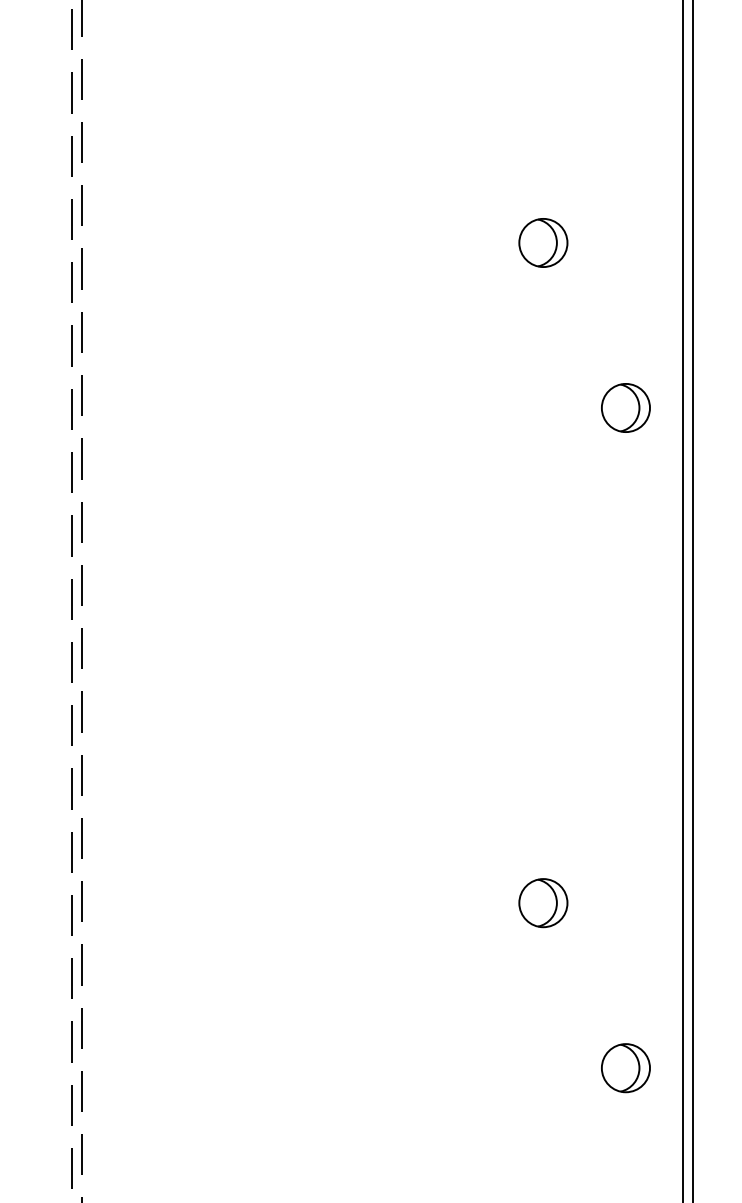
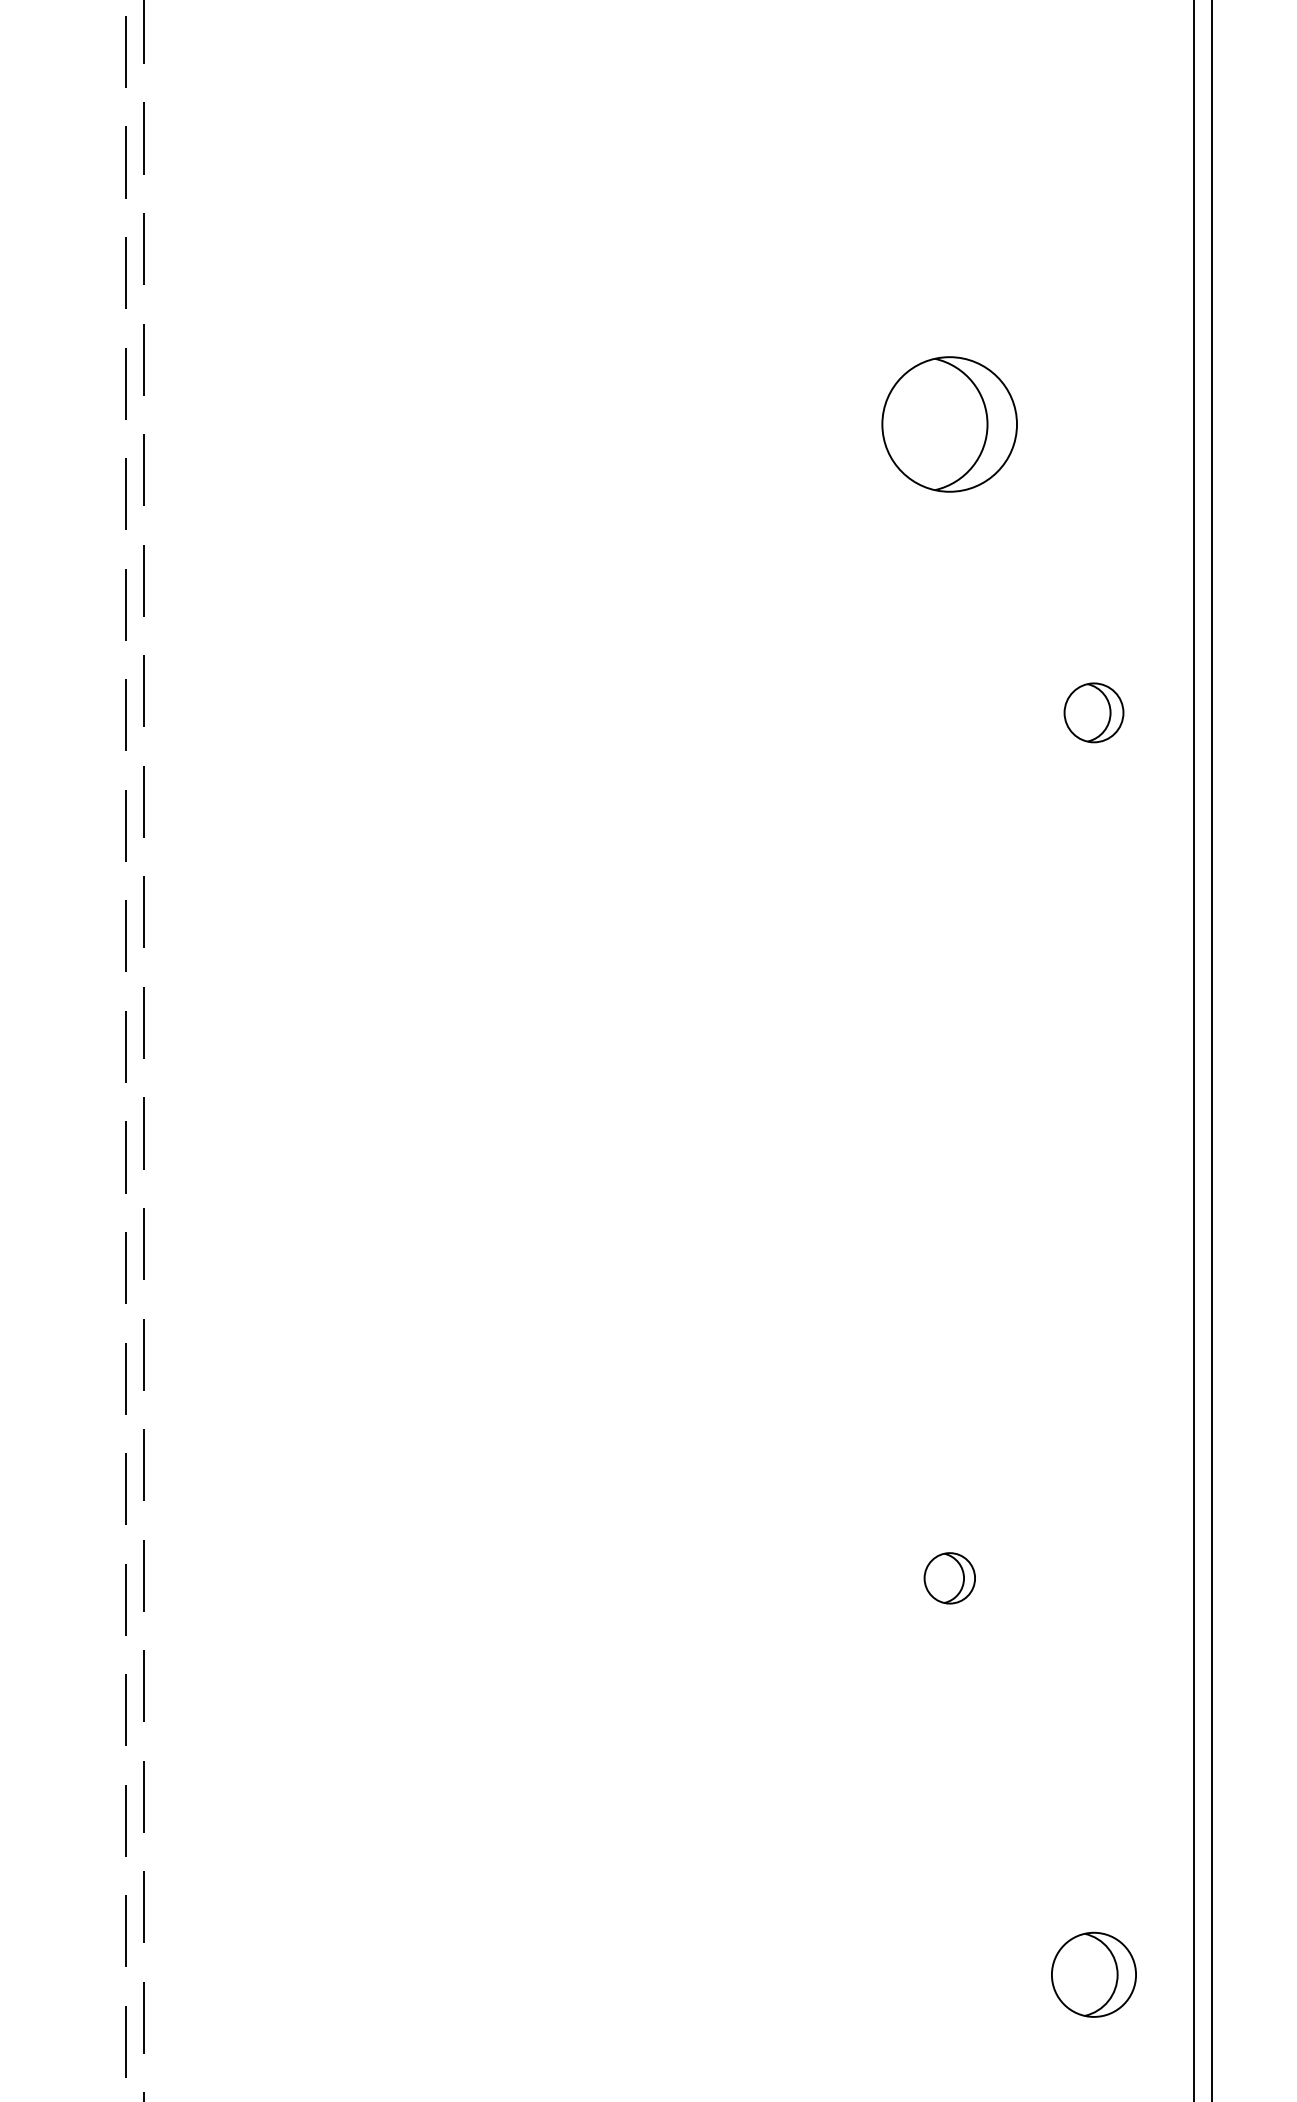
part: (543, 242) -> (949, 423), size x1.6
part: (625, 407) -> (1093, 711), size x0.7
part: (543, 903) -> (949, 1578), size x0.6
part: (625, 1068) -> (1093, 1975), moved

